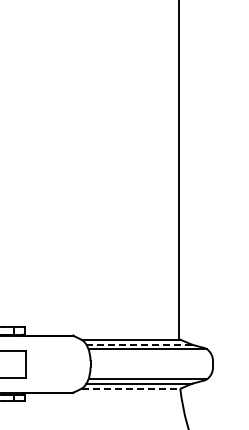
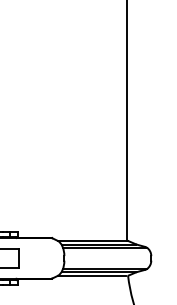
line: (139, 344) -> (99, 244), dashed -> solid
line: (130, 388) -> (92, 275), dashed -> solid

